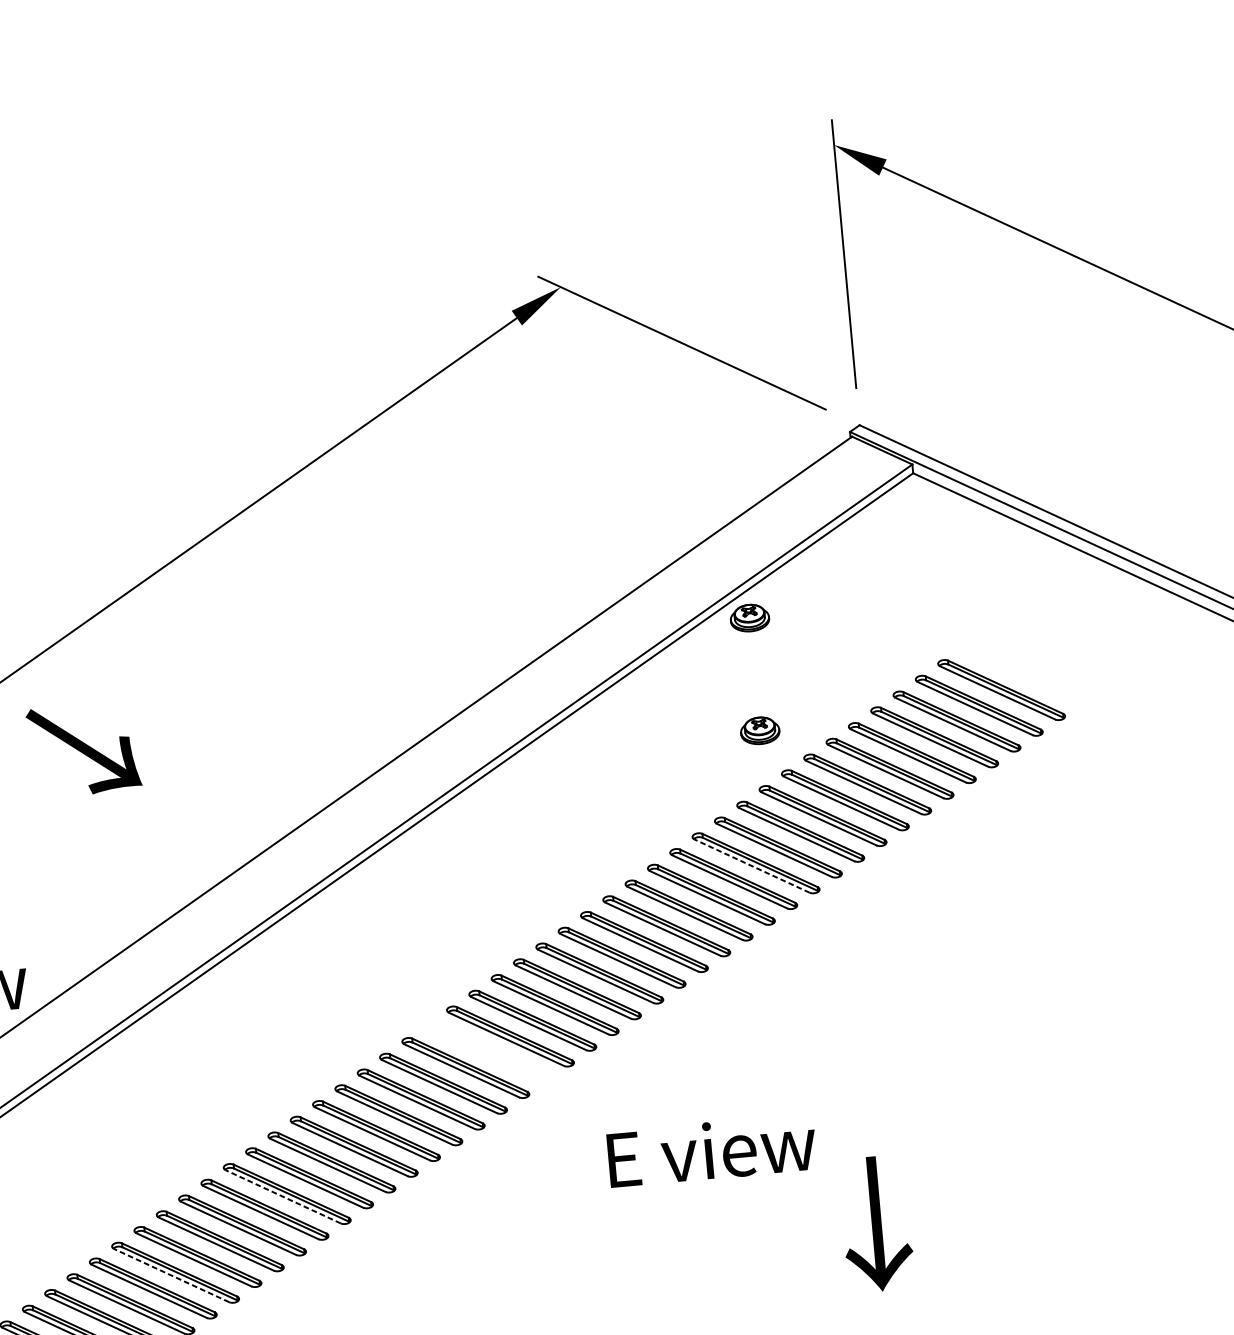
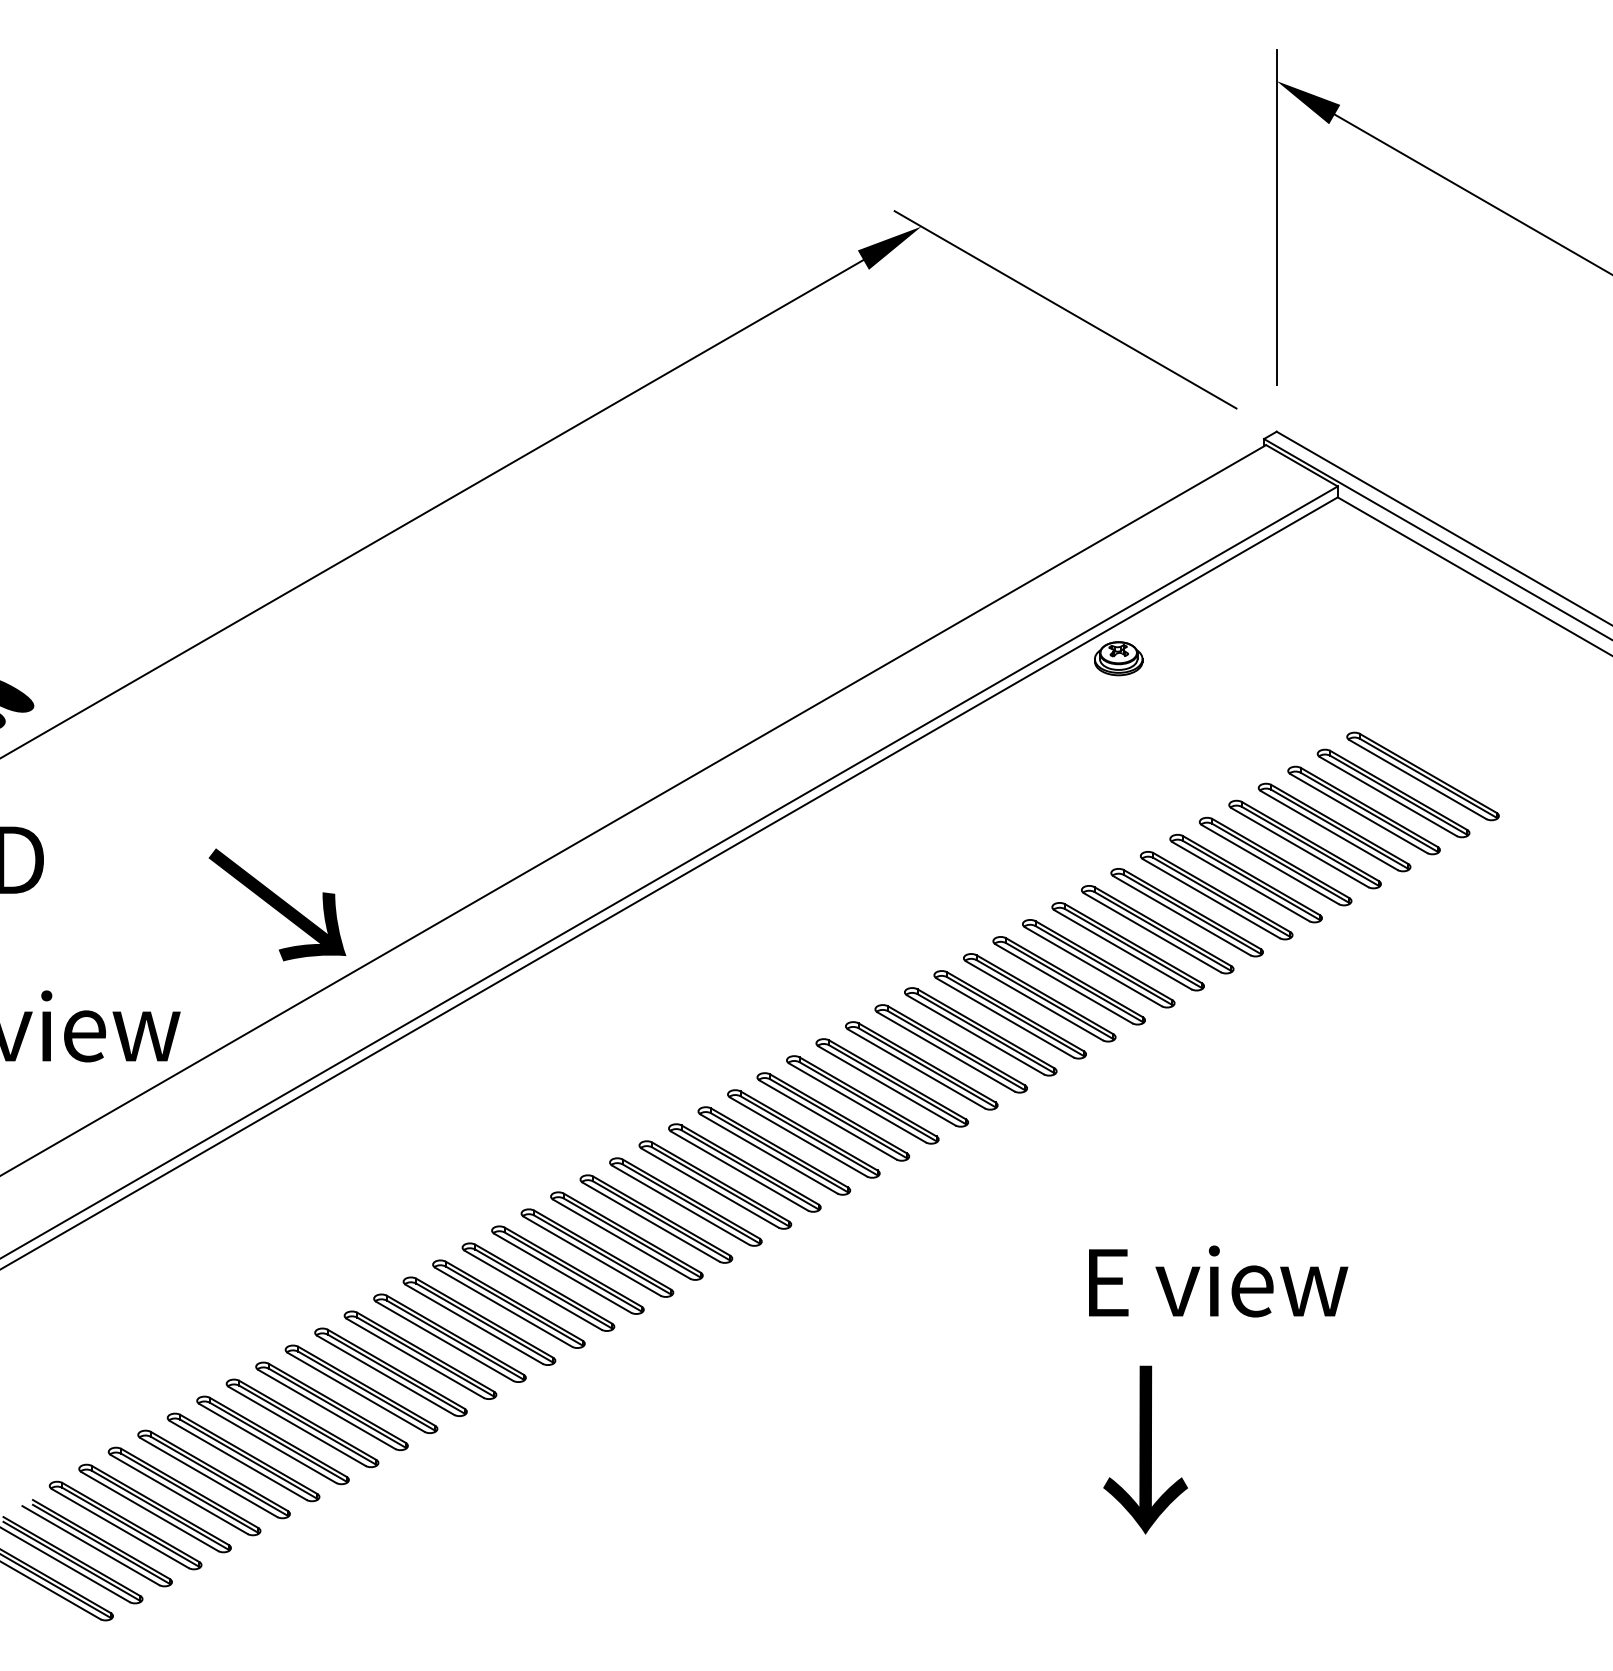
part: (759, 730) -> (1118, 799), removed
text: (84, 749) -> (277, 904), moved
line: (752, 865) -> (1093, 966), dashed -> solid
part: (487, 1051) -> (744, 1167), added
text: (711, 1150) -> (1218, 1281), moved
line: (282, 1197) -> (473, 1324), dashed -> solid
text: (876, 1223) -> (1145, 1449), moved
line: (171, 1275) -> (326, 1409), dashed -> solid

